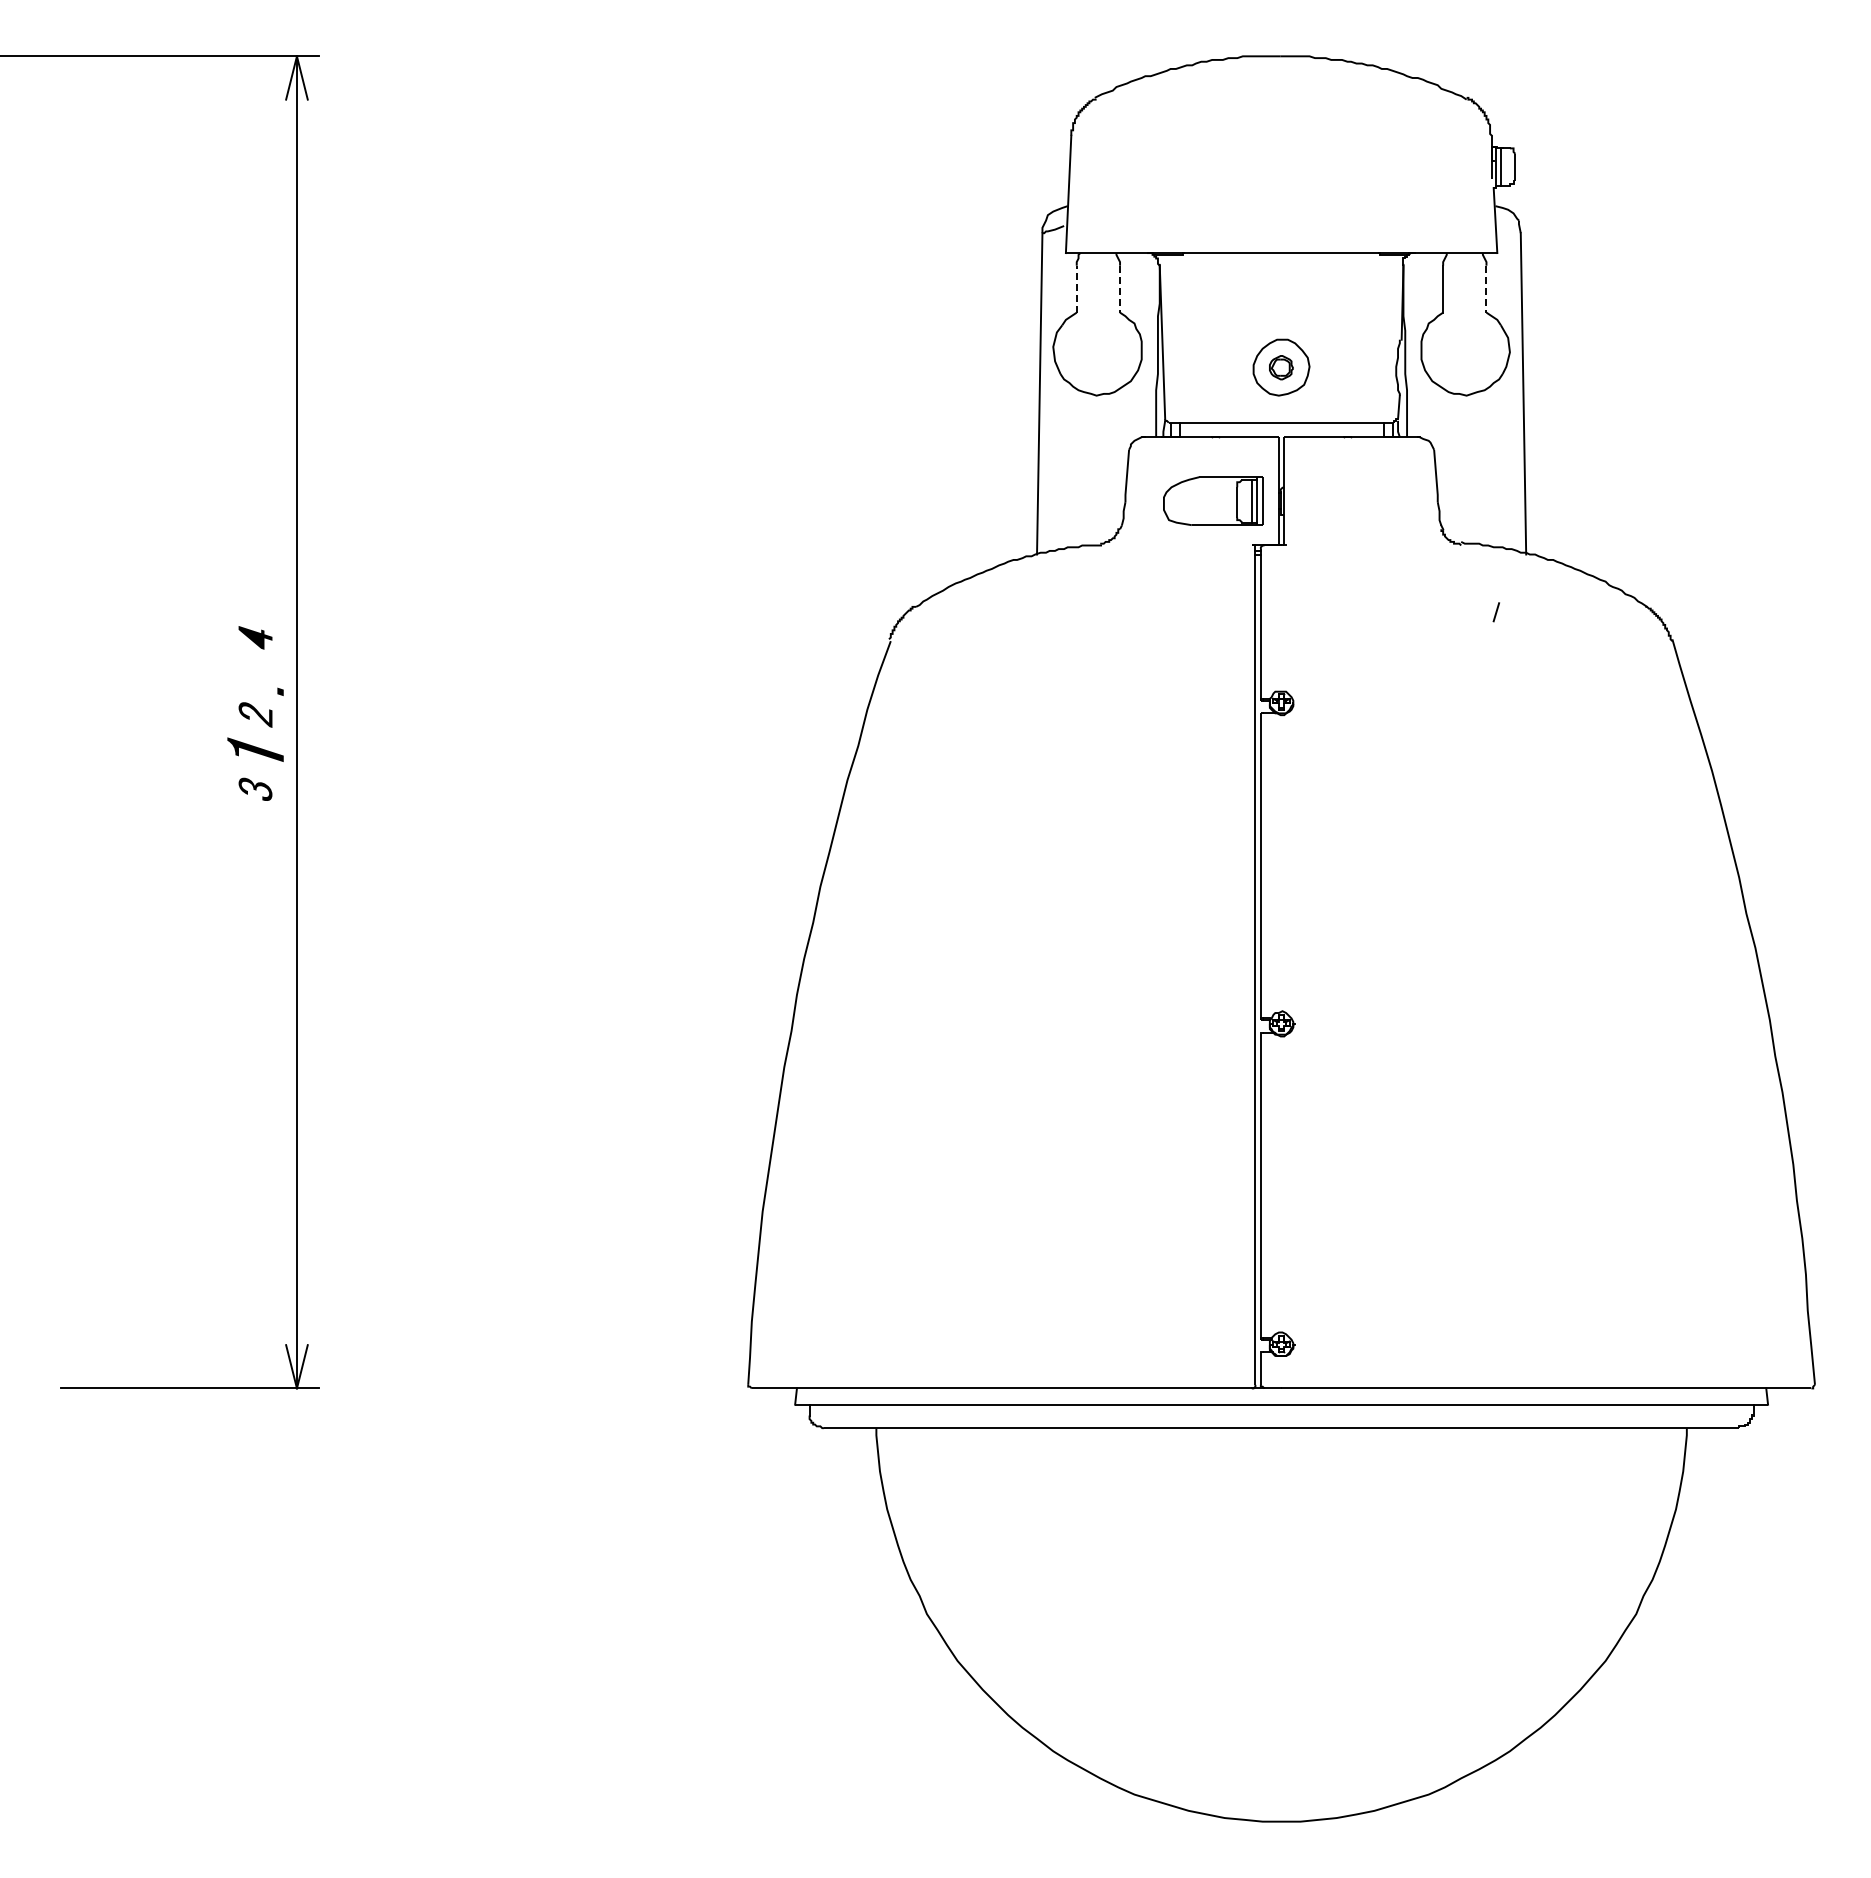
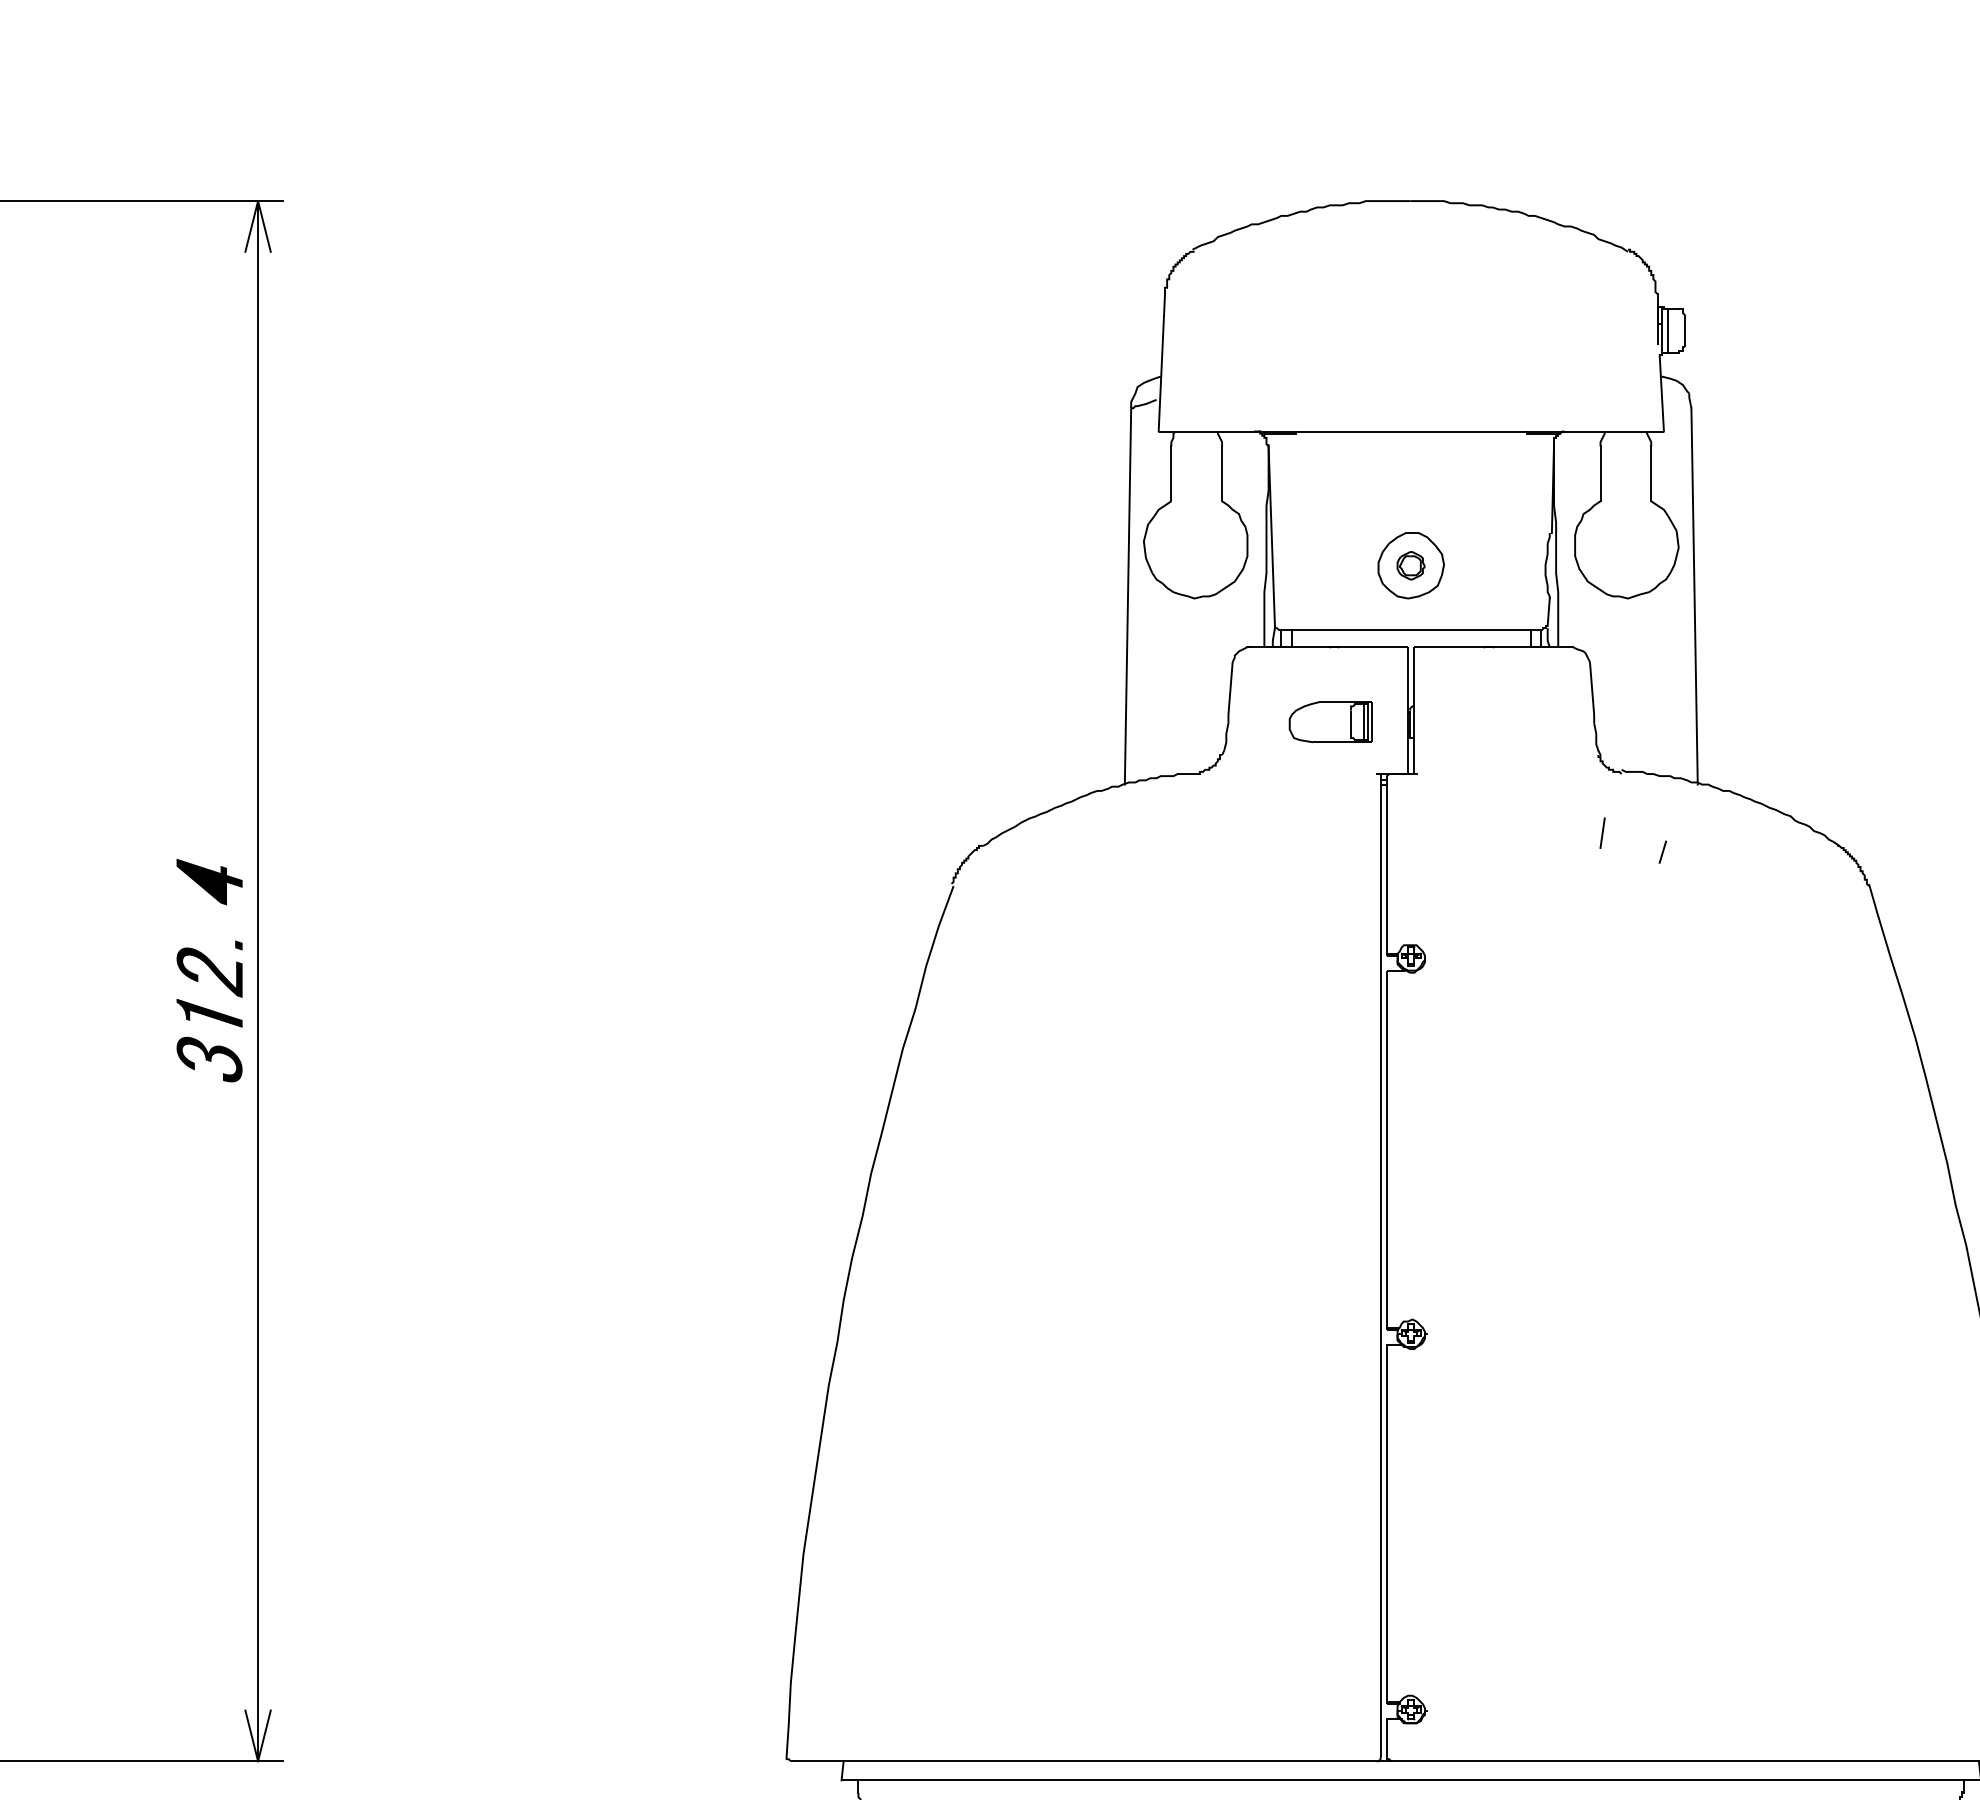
line: (1076, 288) -> (1171, 473), dashed -> solid
line: (1120, 289) -> (1222, 474), dashed -> solid
line: (1486, 289) -> (1651, 474), dashed -> solid
part: (1212, 501) -> (1330, 722), size x0.71
line: (1444, 595) -> (1602, 832), added
part: (255, 637) -> (209, 881), size x1.67
part: (255, 714) -> (209, 971), size x1.67
part: (255, 789) -> (209, 1059), size x1.67

